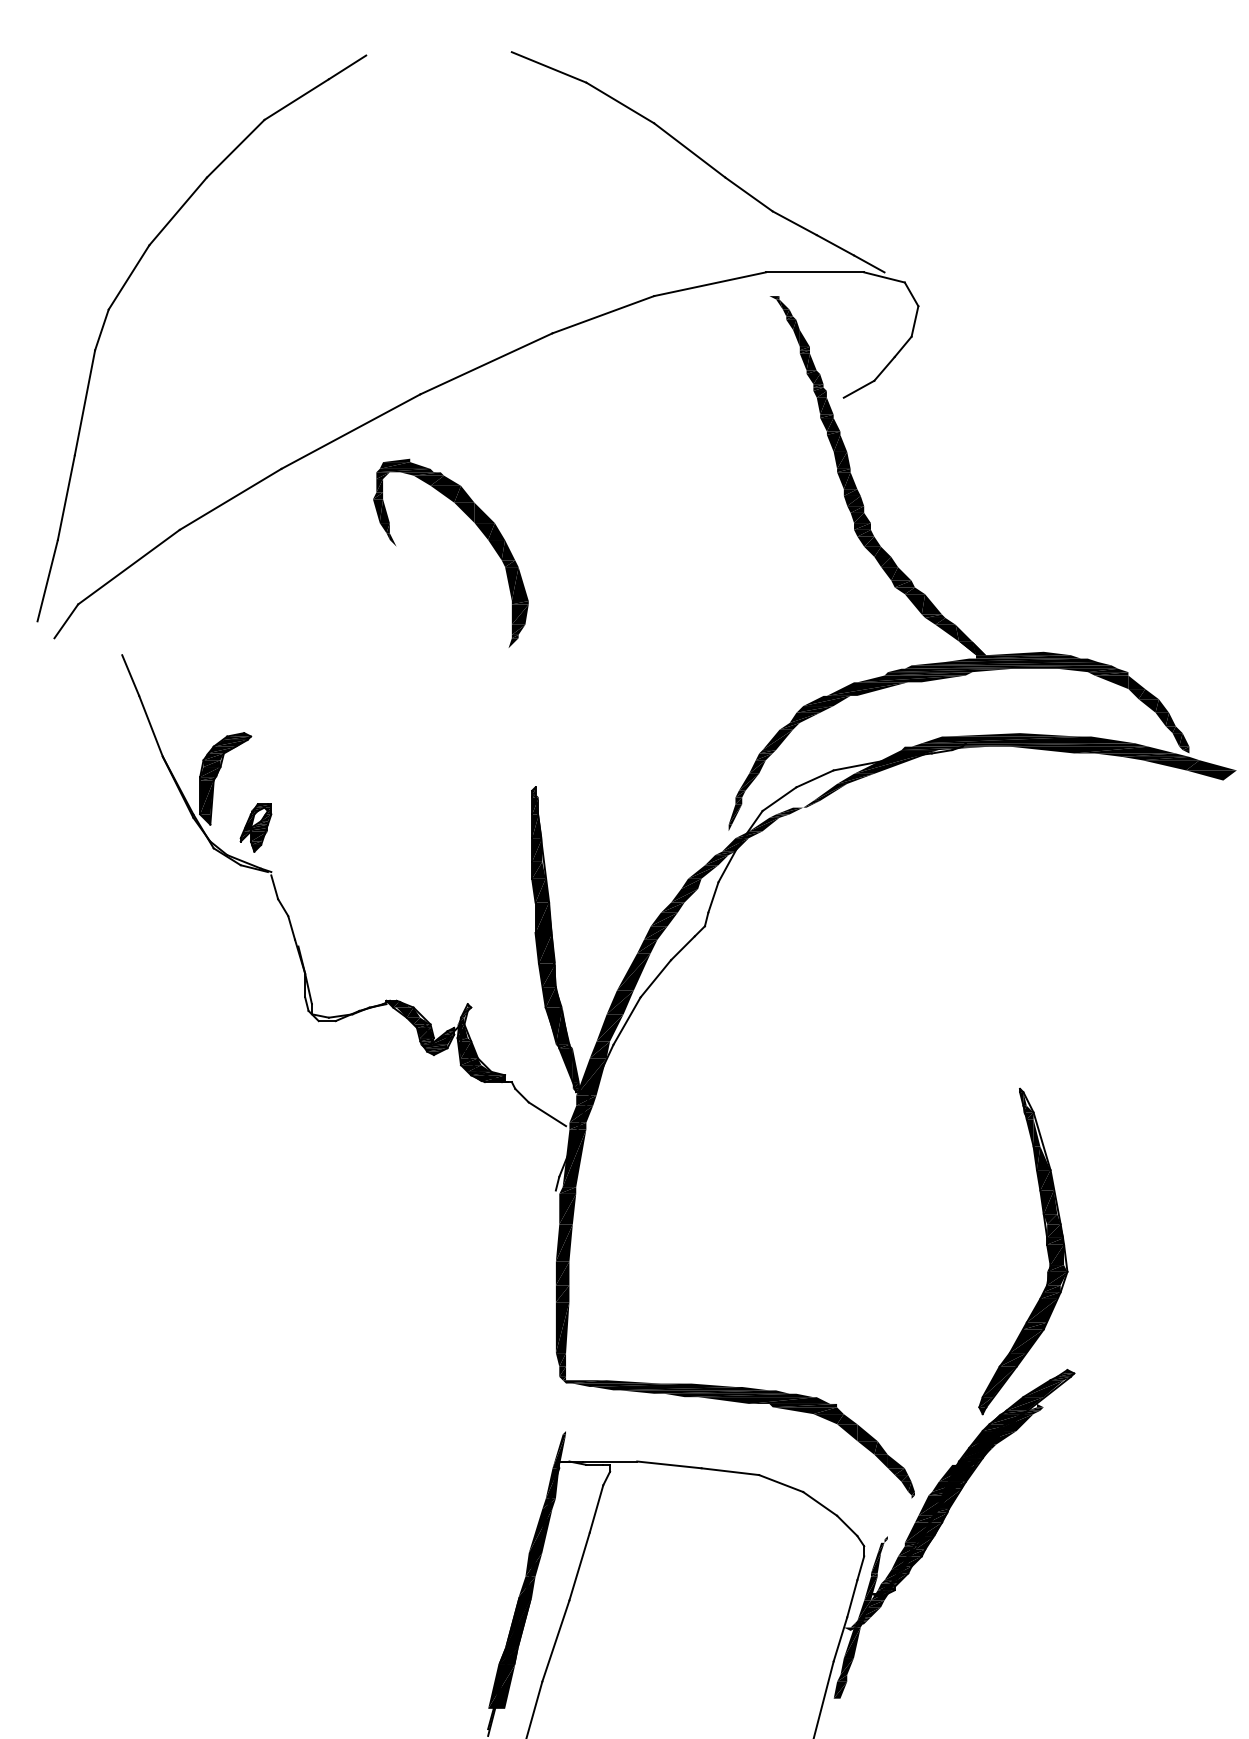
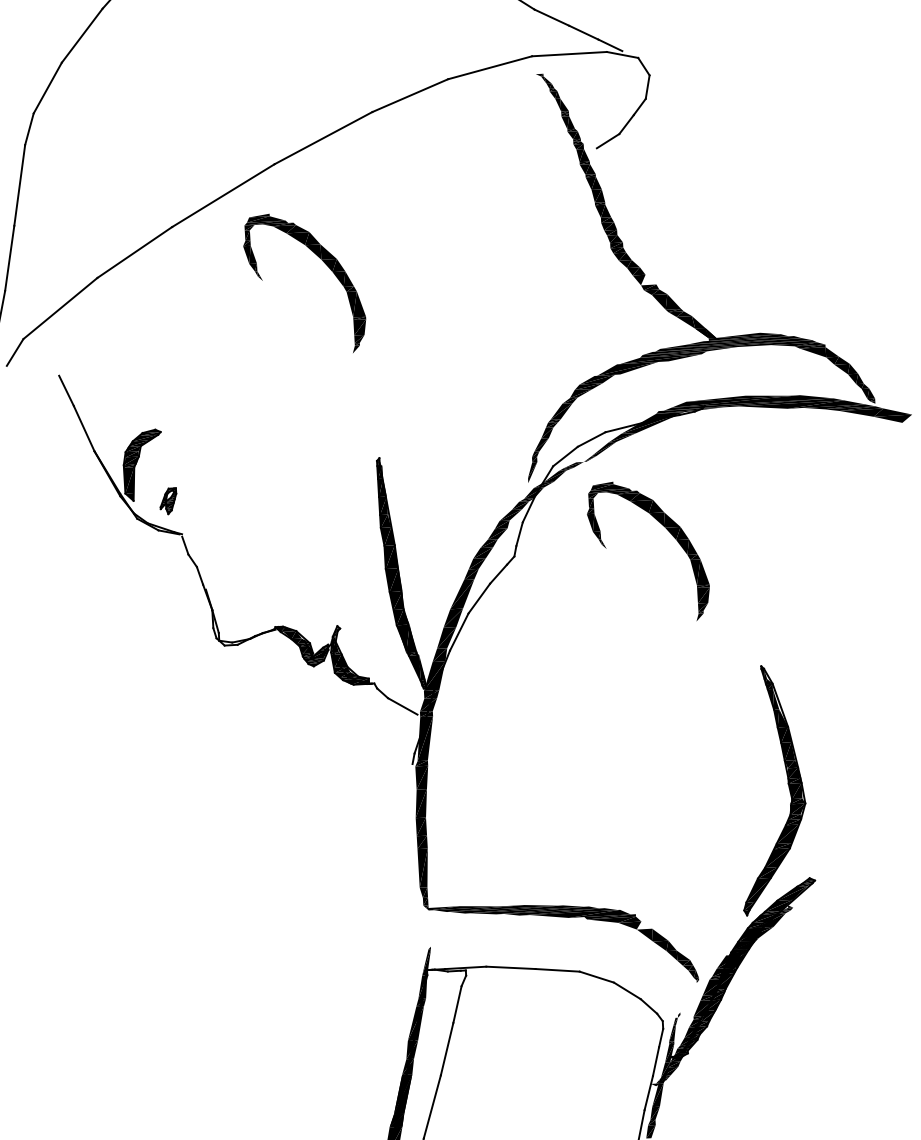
fill: (901, 573) -> (648, 279), removed
part: (255, 827) -> (168, 501), size x0.7
part: (908, 905) -> (668, 531), added
fill: (847, 1419) -> (644, 925), removed

